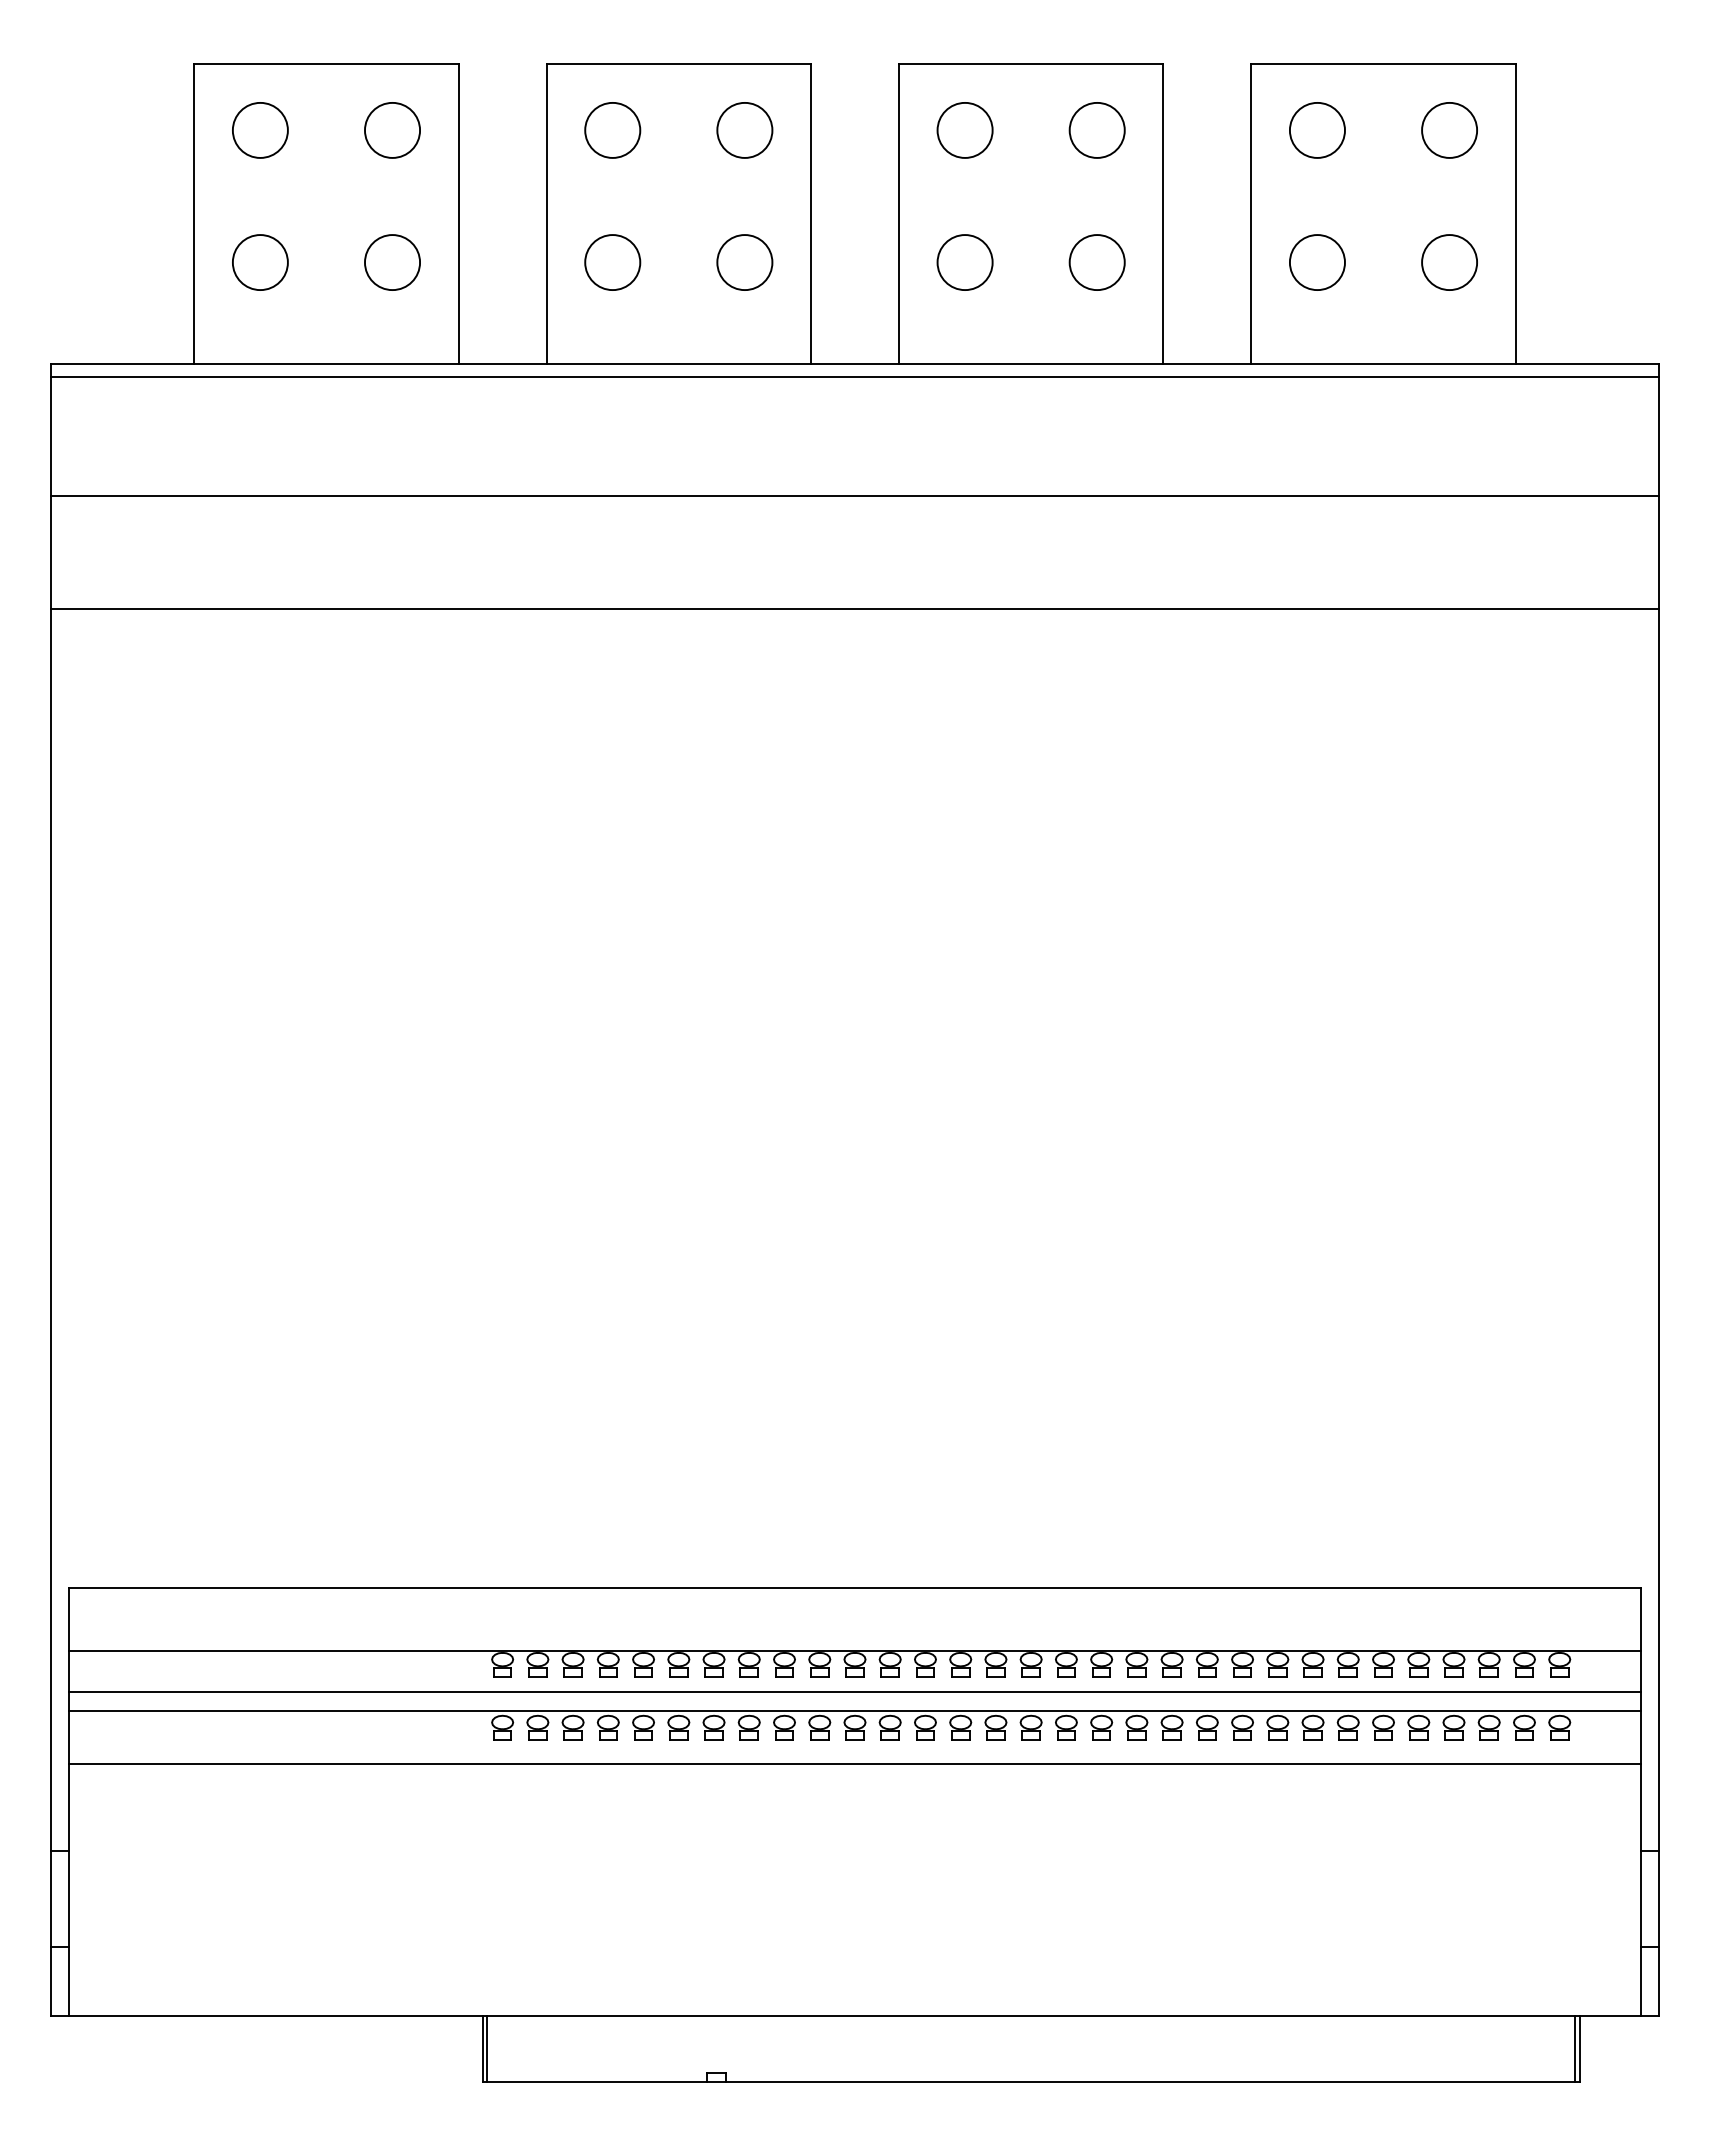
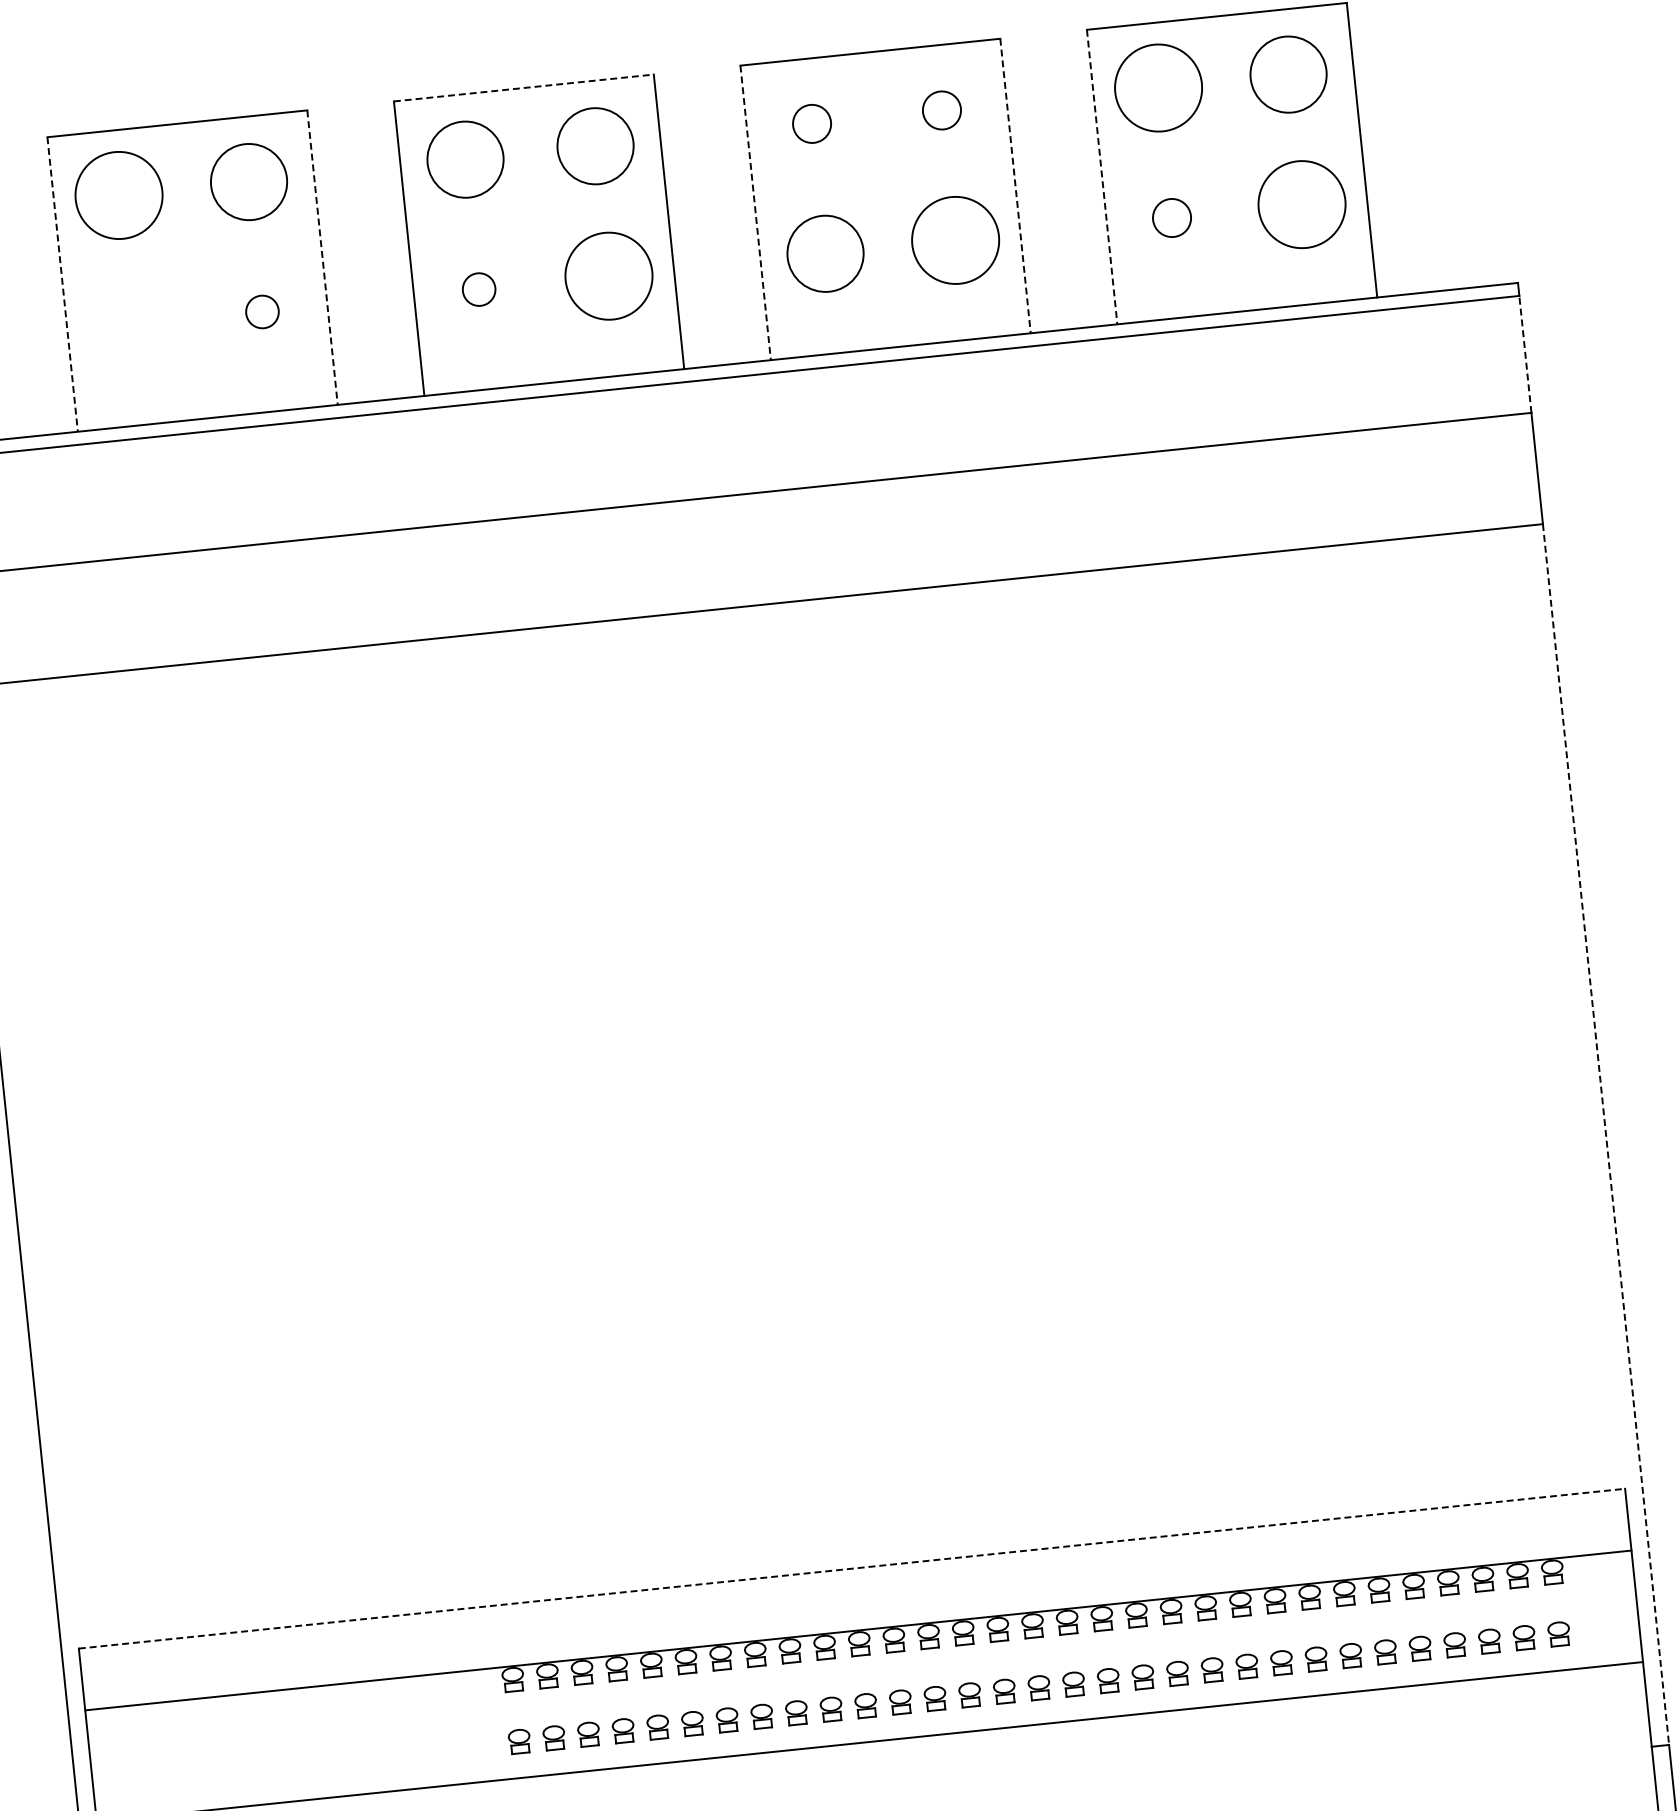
line: (679, 64) -> (524, 88), solid -> dashed
circle: (392, 129) -> (248, 181), size x1.4
circle: (744, 129) -> (595, 145), size x1.4
circle: (260, 130) -> (119, 195), size x1.6
circle: (612, 130) -> (465, 159), size x1.4
circle: (964, 130) -> (811, 124), size x0.7
circle: (1096, 130) -> (941, 110), size x0.7
circle: (1317, 130) -> (1158, 88), size x1.6
circle: (1449, 130) -> (1288, 74), size x1.4
line: (194, 214) -> (62, 284), solid -> dashed
line: (458, 214) -> (322, 258), solid -> dashed
line: (899, 214) -> (756, 213), solid -> dashed
line: (1163, 214) -> (1015, 186), solid -> dashed
line: (1251, 214) -> (1102, 177), solid -> dashed
circle: (260, 262) -> (132, 325), removed
circle: (392, 262) -> (262, 311), size x0.6
circle: (612, 262) -> (478, 289), size x0.6
circle: (744, 262) -> (608, 276), size x1.6
circle: (964, 262) -> (824, 253), size x1.4
circle: (1096, 262) -> (954, 240), size x1.6
circle: (1316, 262) -> (1171, 218), size x0.7
circle: (1449, 262) -> (1301, 204), size x1.6
line: (1658, 436) -> (1525, 354), solid -> dashed
line: (1658, 1229) -> (1605, 1134), solid -> dashed
line: (855, 1588) -> (852, 1568), solid -> dashed
line: (854, 1692) -> (862, 1671), removed
line: (854, 1710) -> (863, 1688), removed

